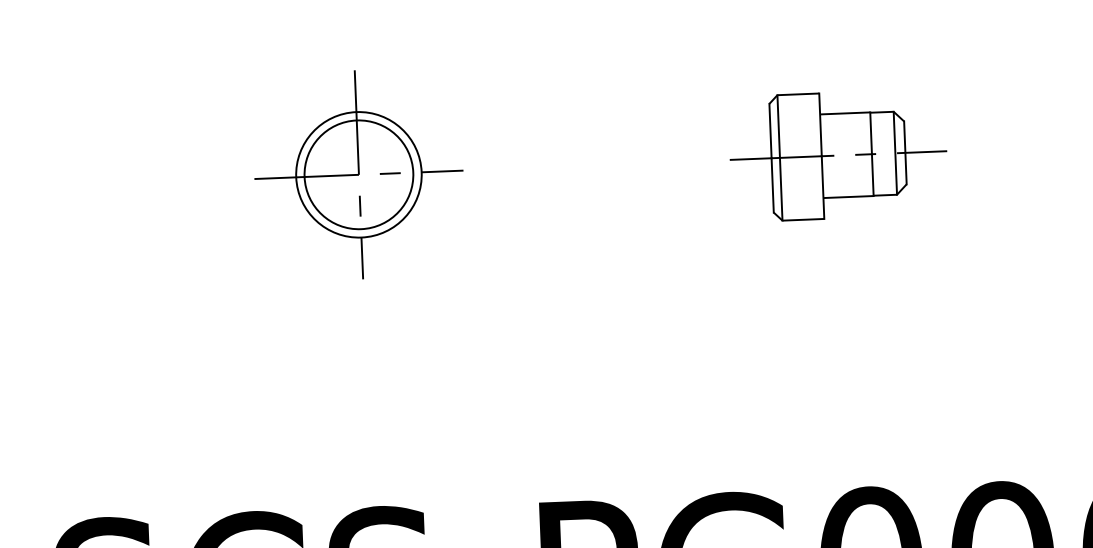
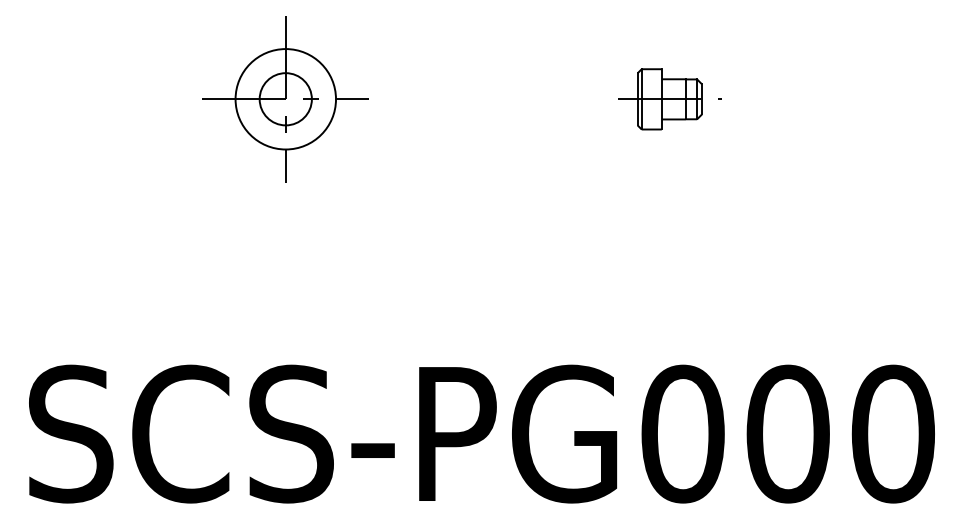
part: (838, 155) -> (669, 99), size x0.6
circle: (358, 173) -> (285, 98), size x0.6

